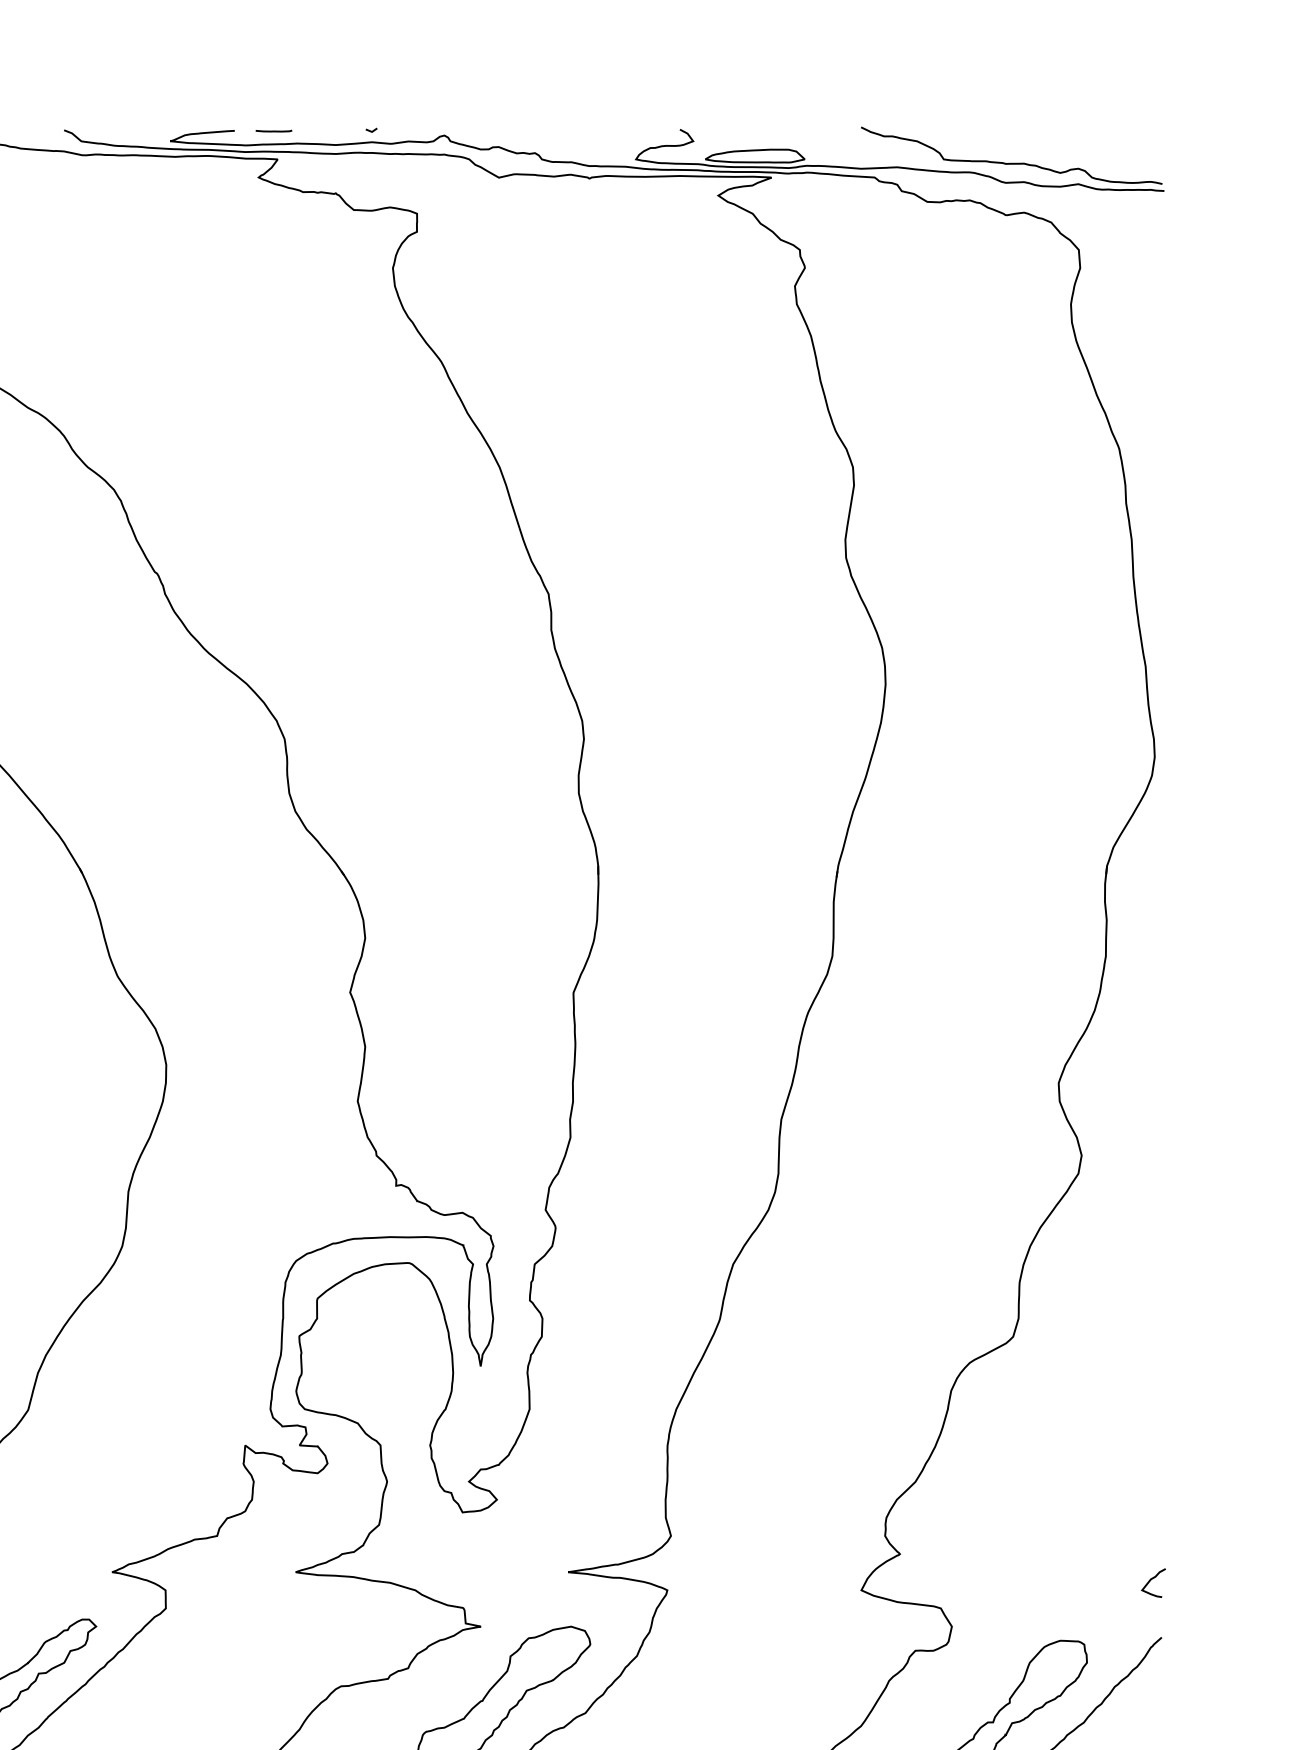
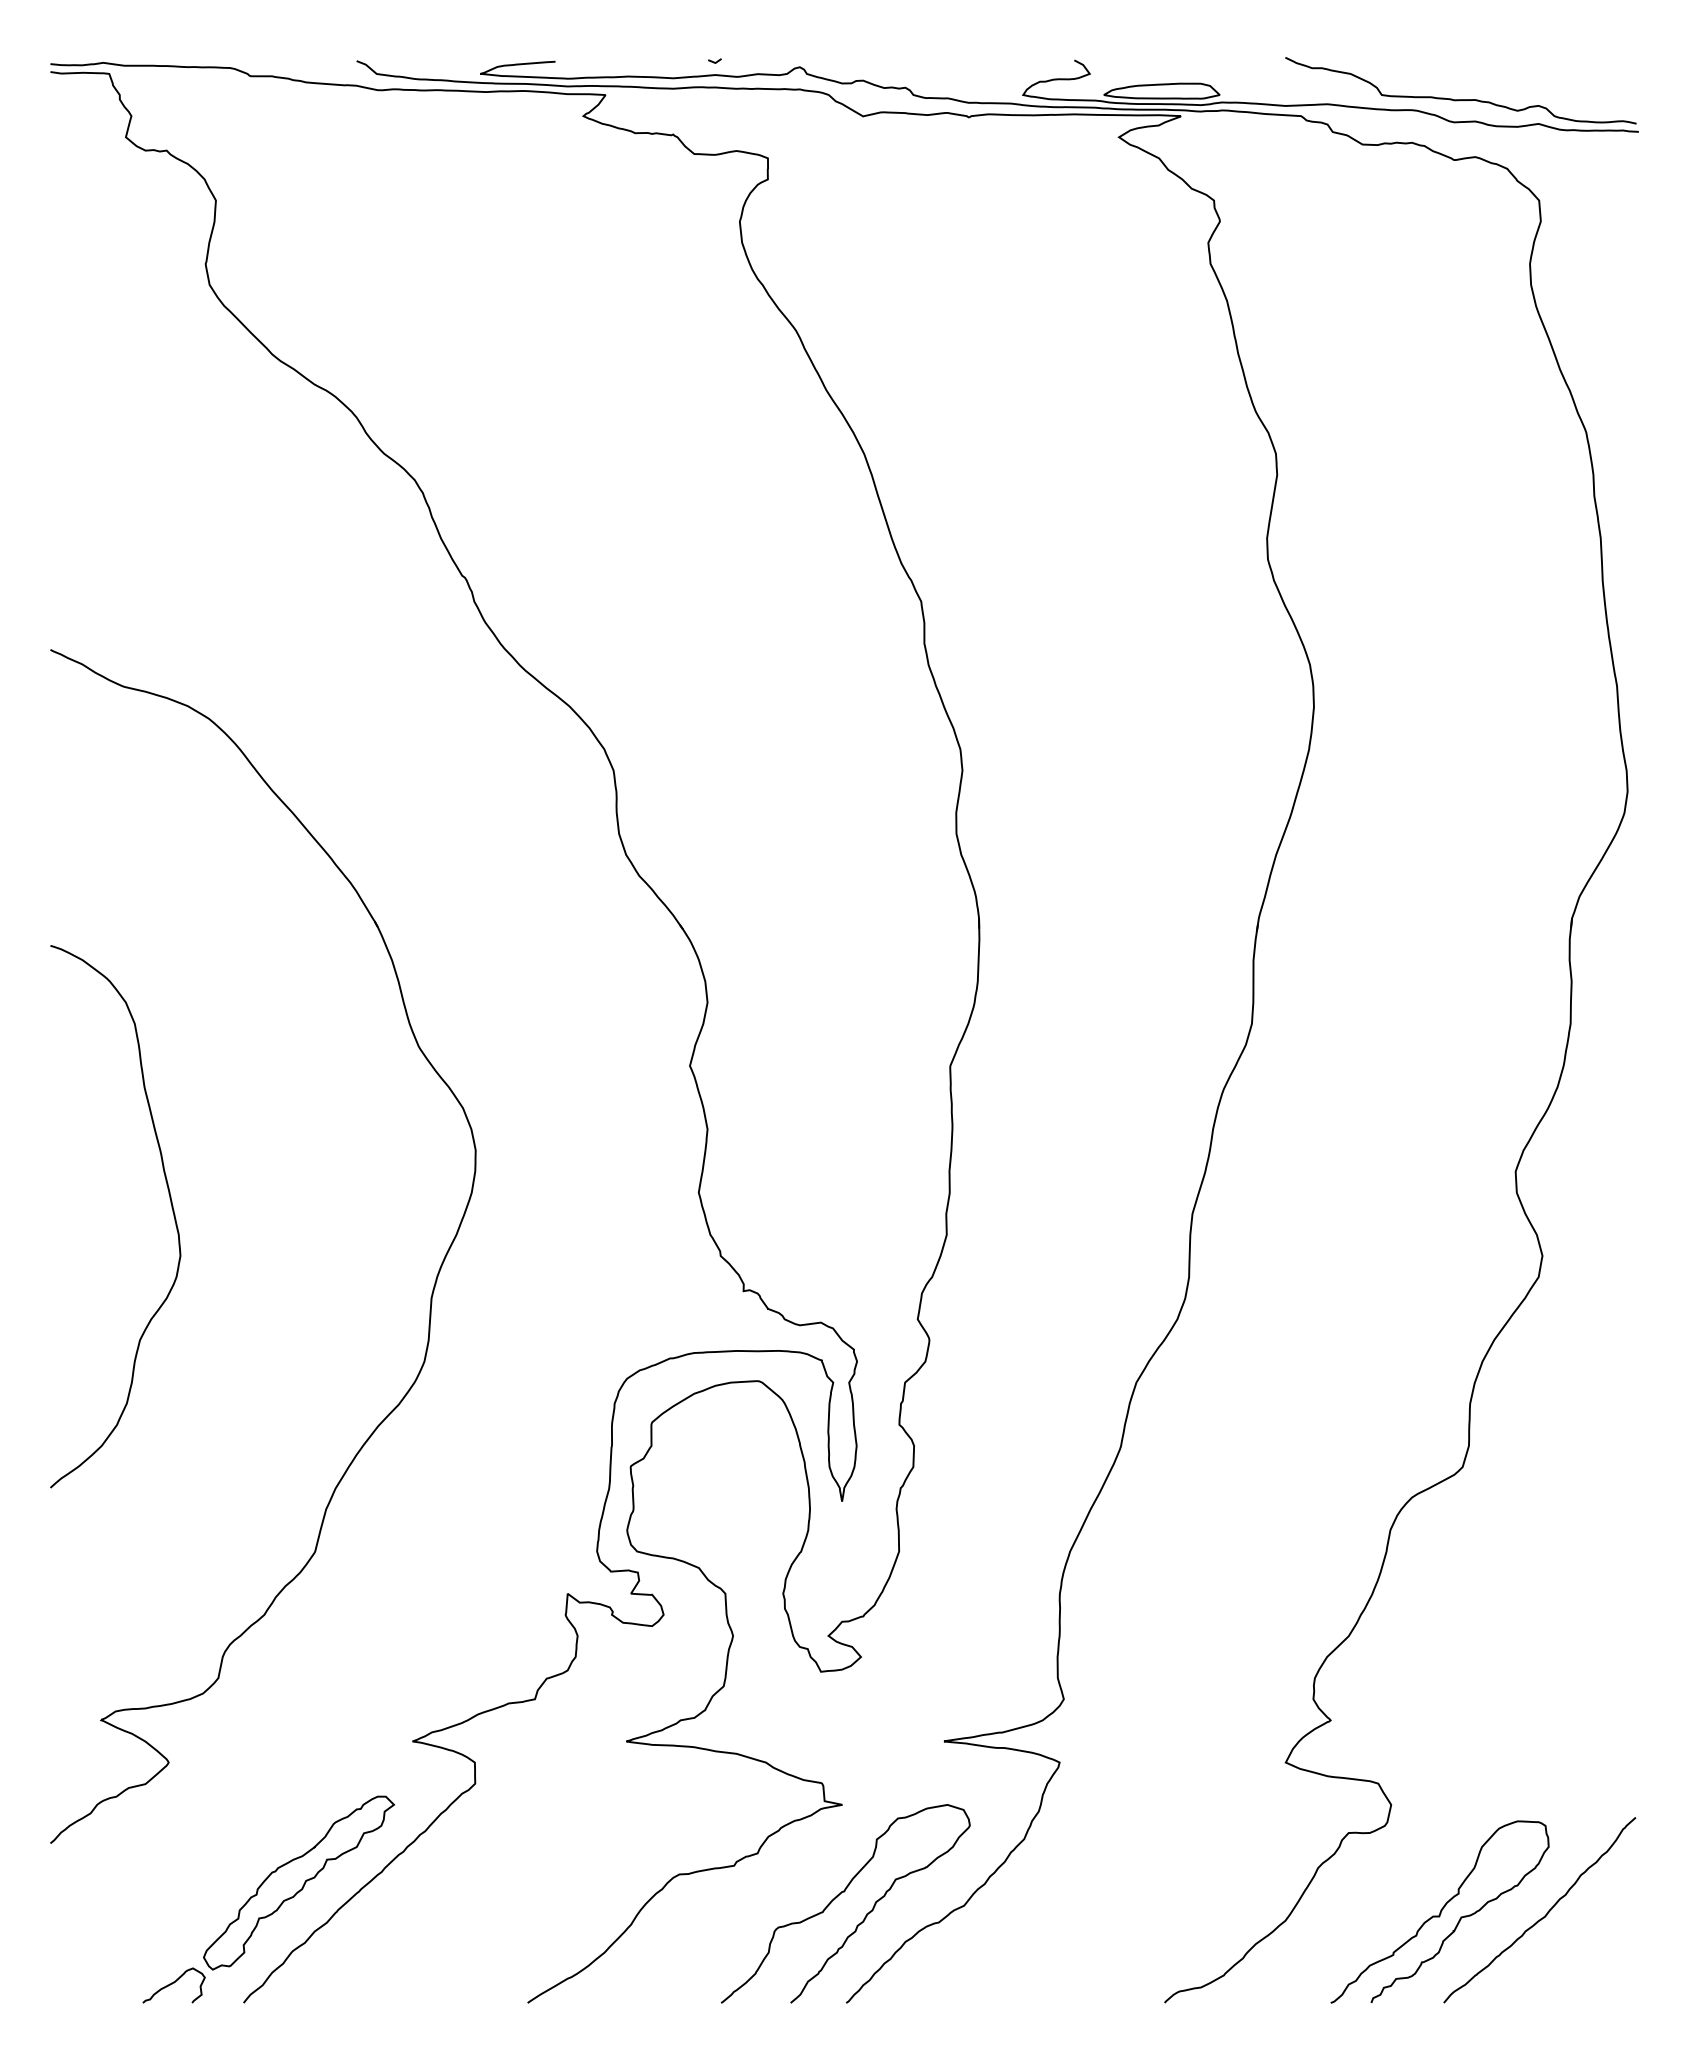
line: (274, 130) -> (601, 61), removed
curve: (1151, 1580) -> (1623, 1751), removed

